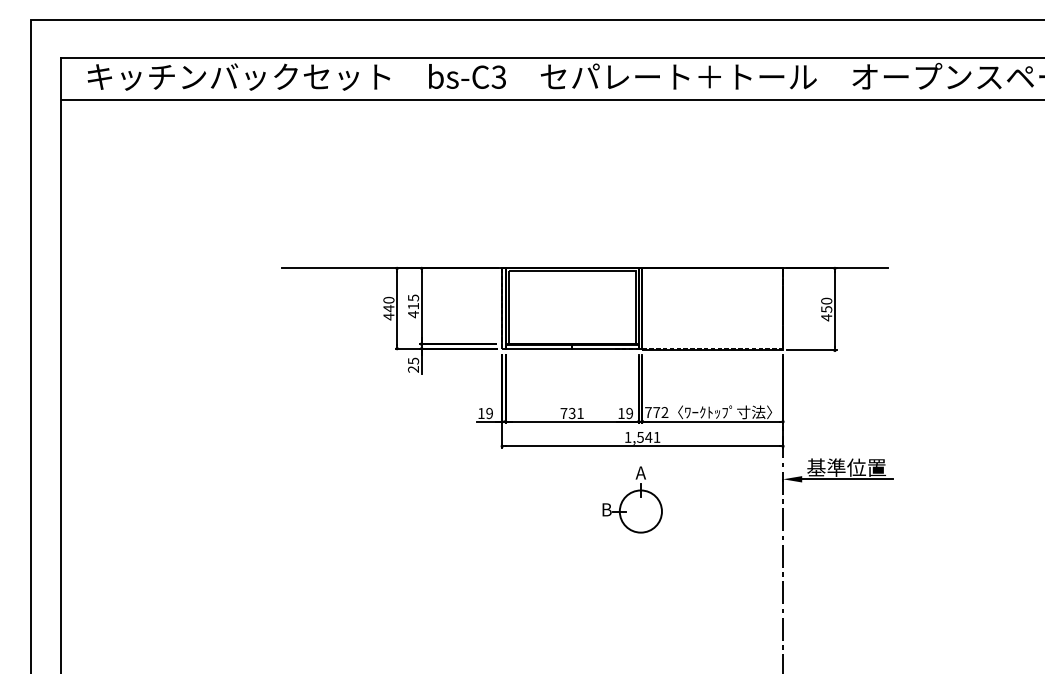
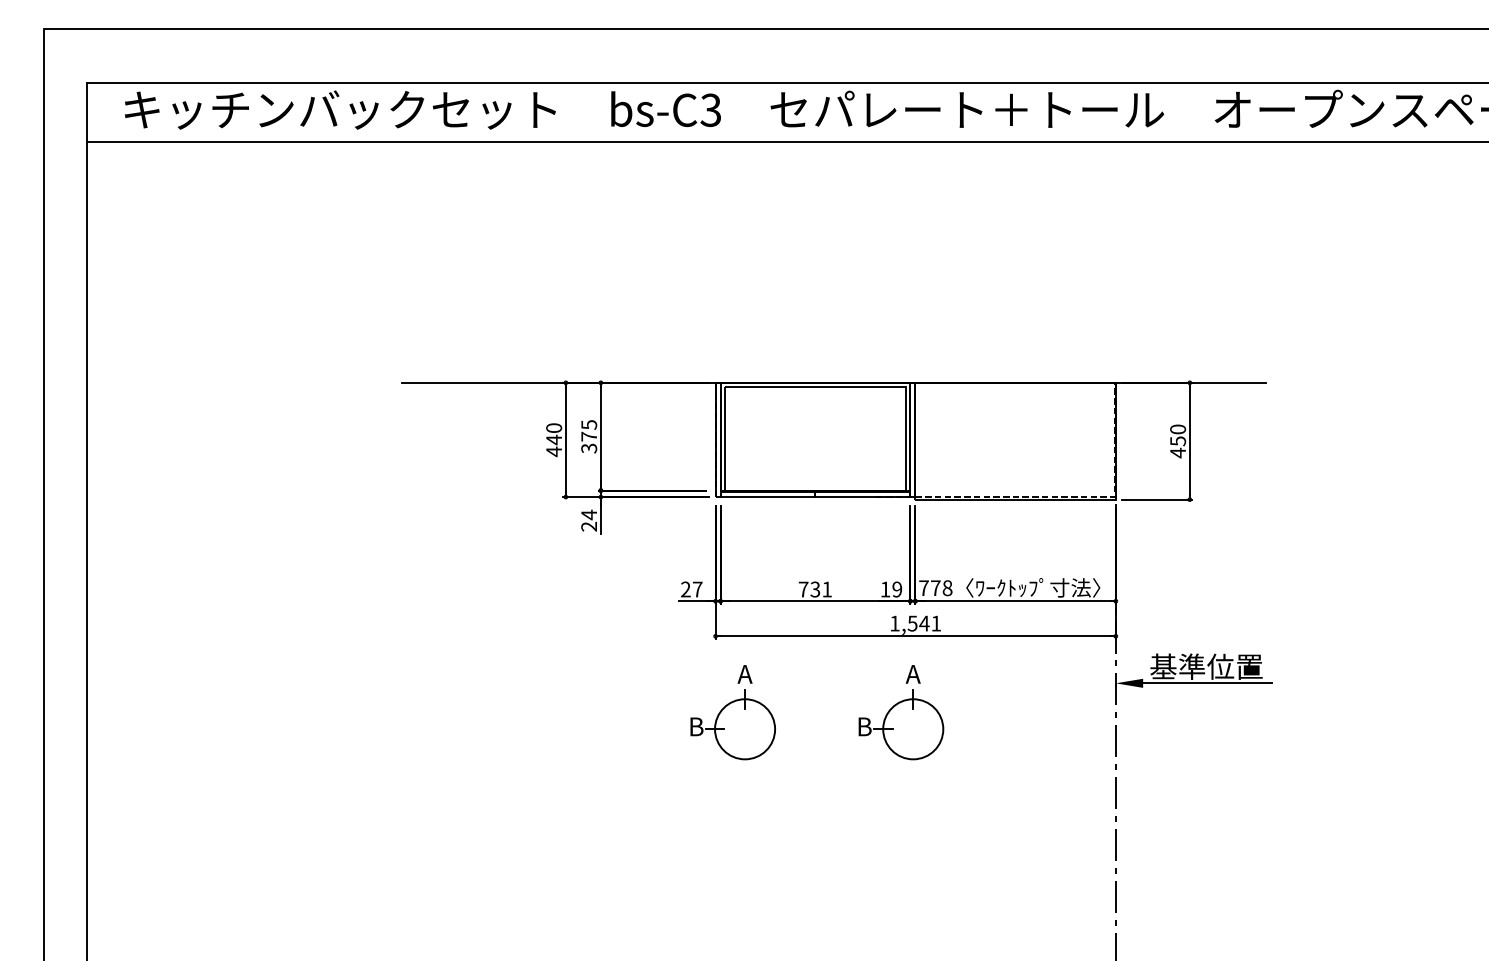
text: (413, 310) -> (589, 442), 415 -> 375
text: (413, 360) -> (589, 513), 25 -> 24
text: (664, 412) -> (946, 588), 772 -> 778
text: (485, 413) -> (691, 589), 19 -> 27
part: (514, 499) -> (733, 712), added

